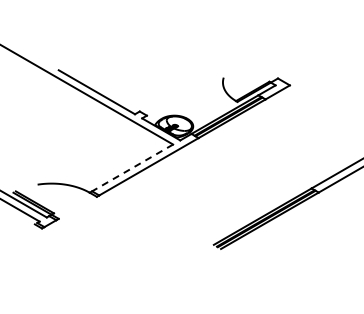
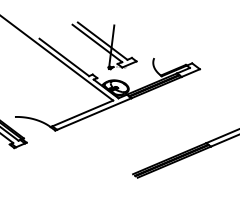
part: (150, 69) -> (103, 46), added
line: (132, 167) -> (82, 113), dashed -> solid

